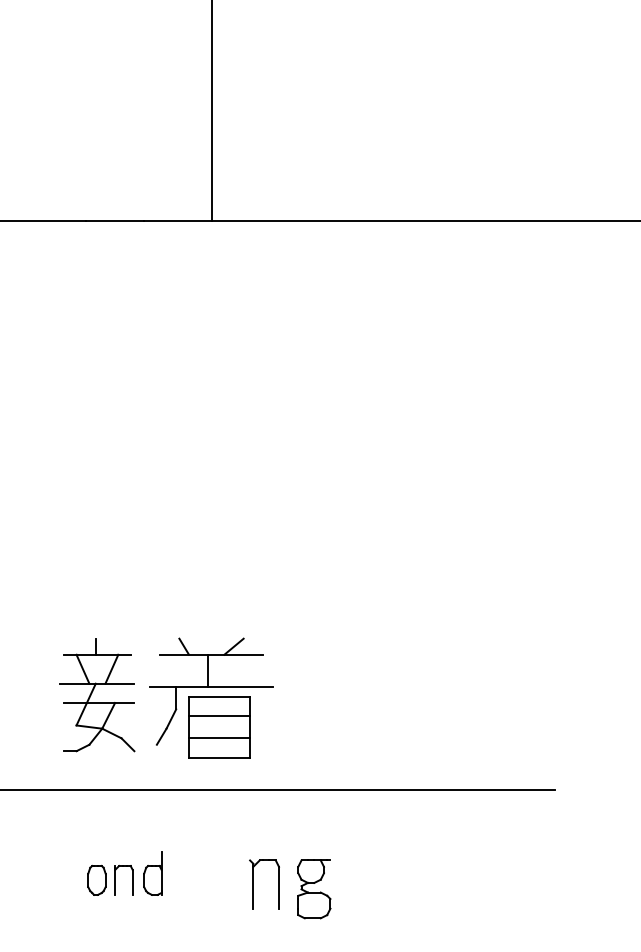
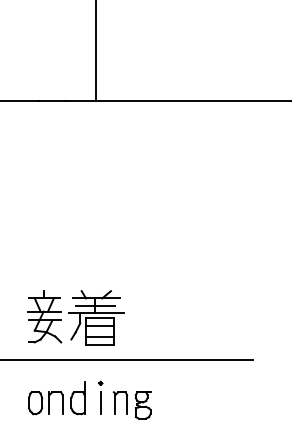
line: (209, 670) -> (95, 305), added
part: (220, 872) -> (100, 397), added
part: (124, 874) -> (56, 398), size x1.67

